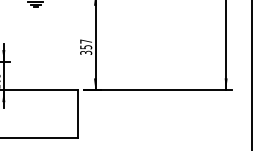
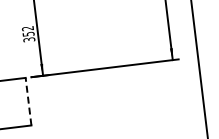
text: (85, 41) -> (27, 28), 357 -> 352
line: (77, 114) -> (28, 102), solid -> dashed

